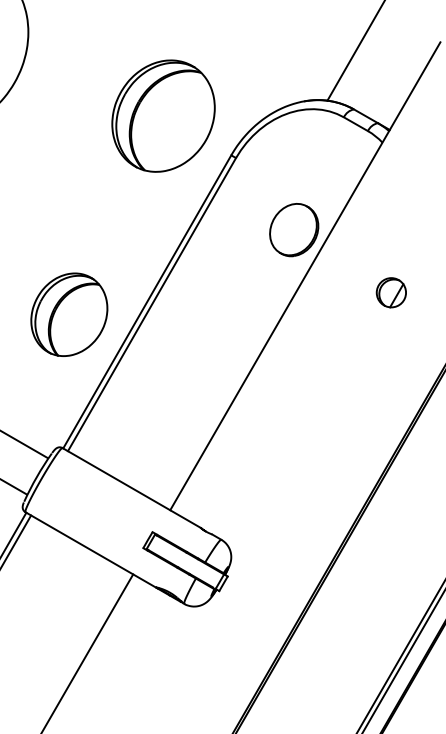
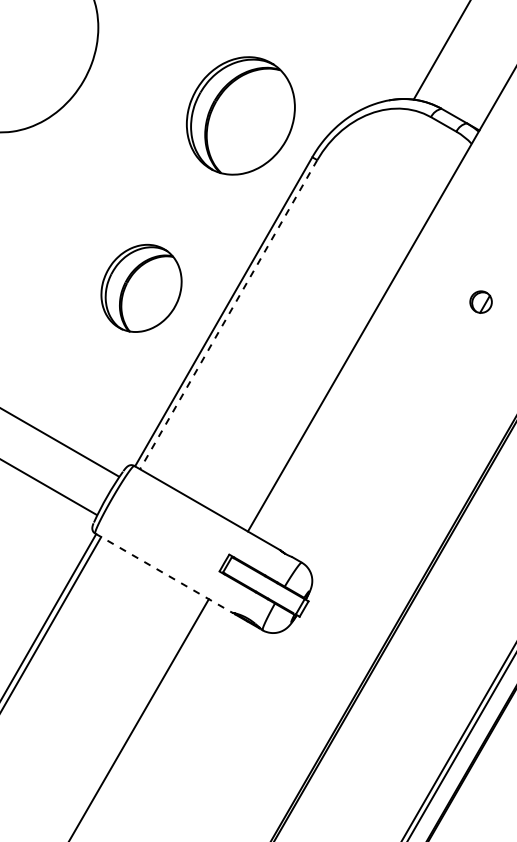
part: (294, 229) -> (378, 235), removed
part: (390, 292) -> (480, 301), size x0.7
line: (151, 305) -> (228, 315), solid -> dashed
part: (69, 313) -> (141, 287), moved
line: (91, 550) -> (164, 573), solid -> dashed

